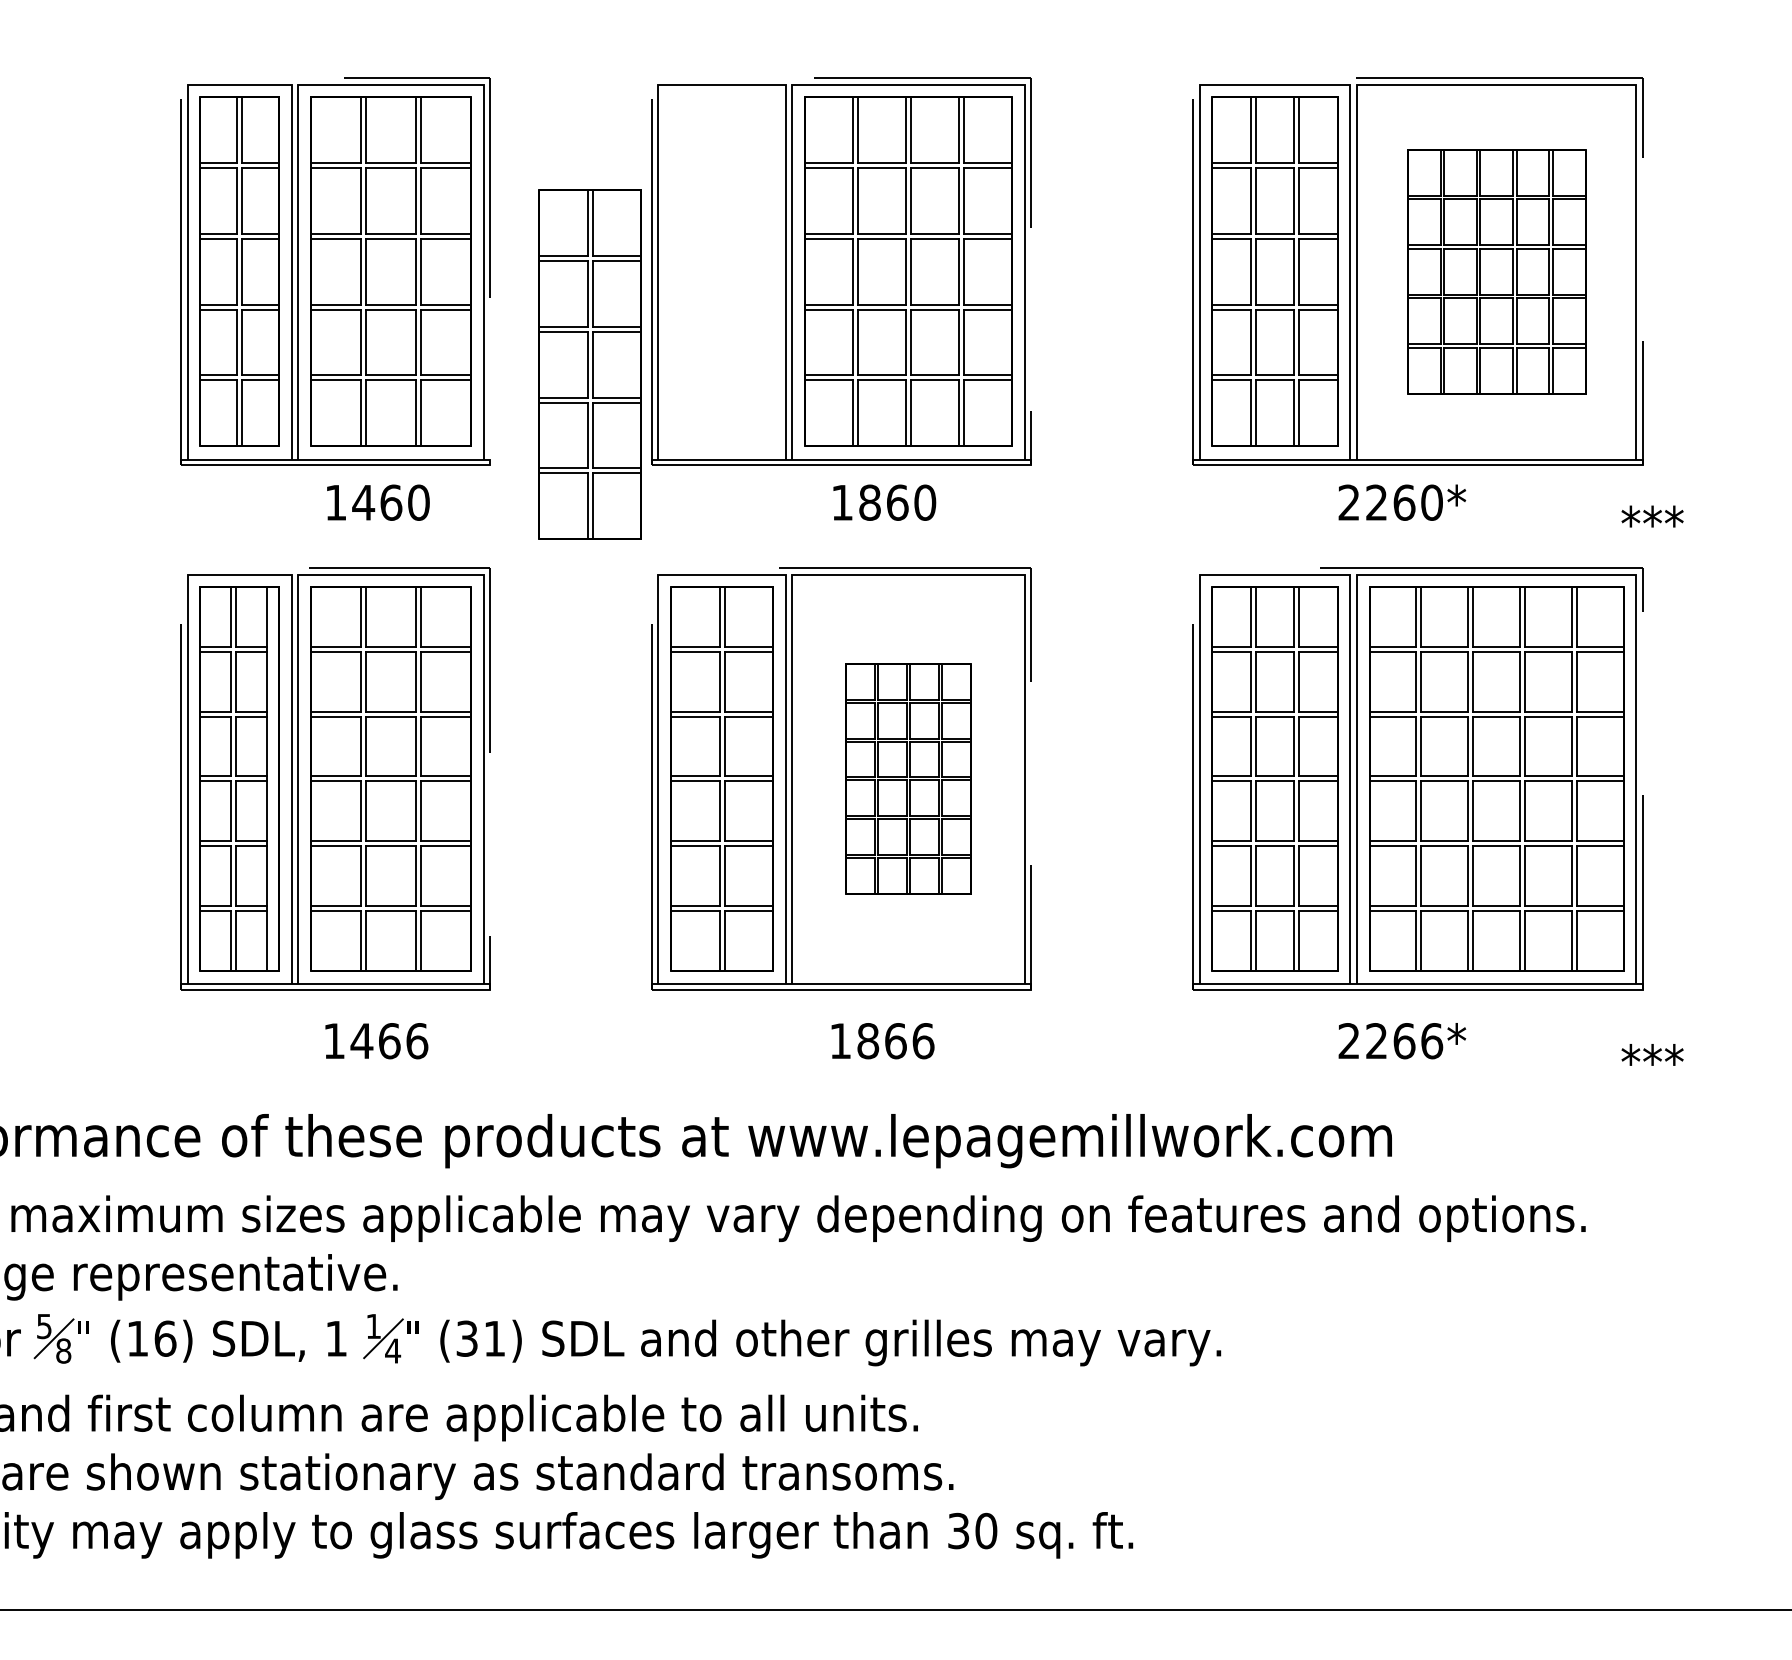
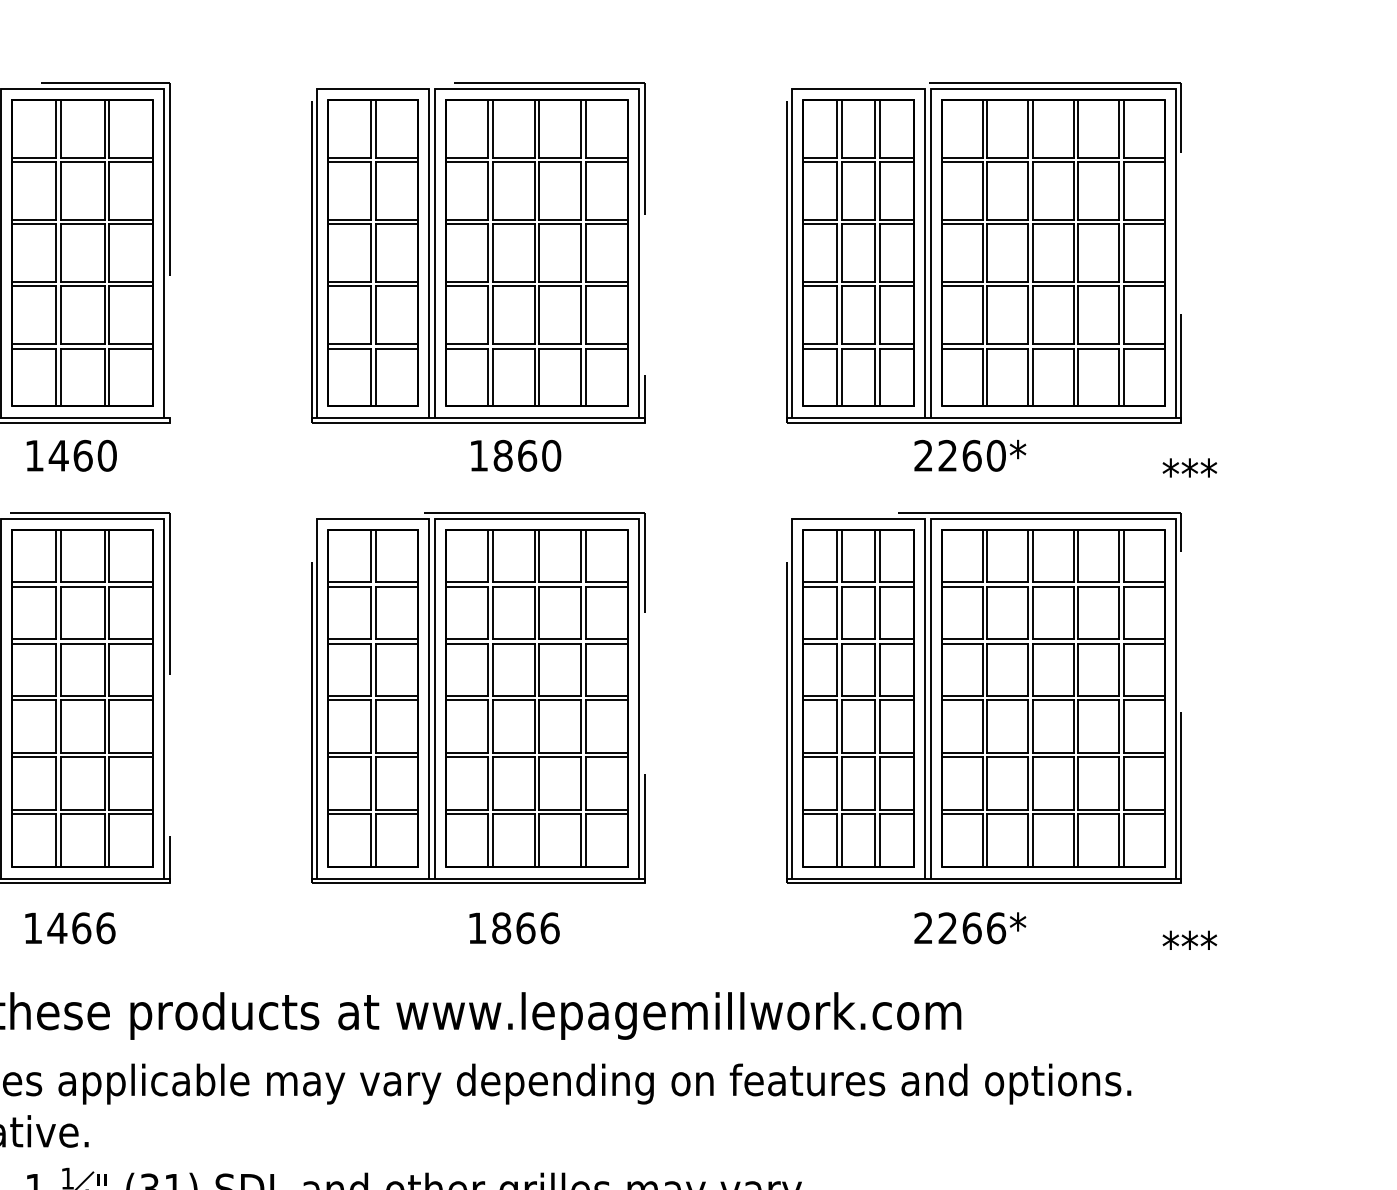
part: (1496, 271) -> (1052, 252), size x1.43
part: (589, 364) -> (372, 252), moved
part: (908, 778) -> (536, 697), size x1.67

